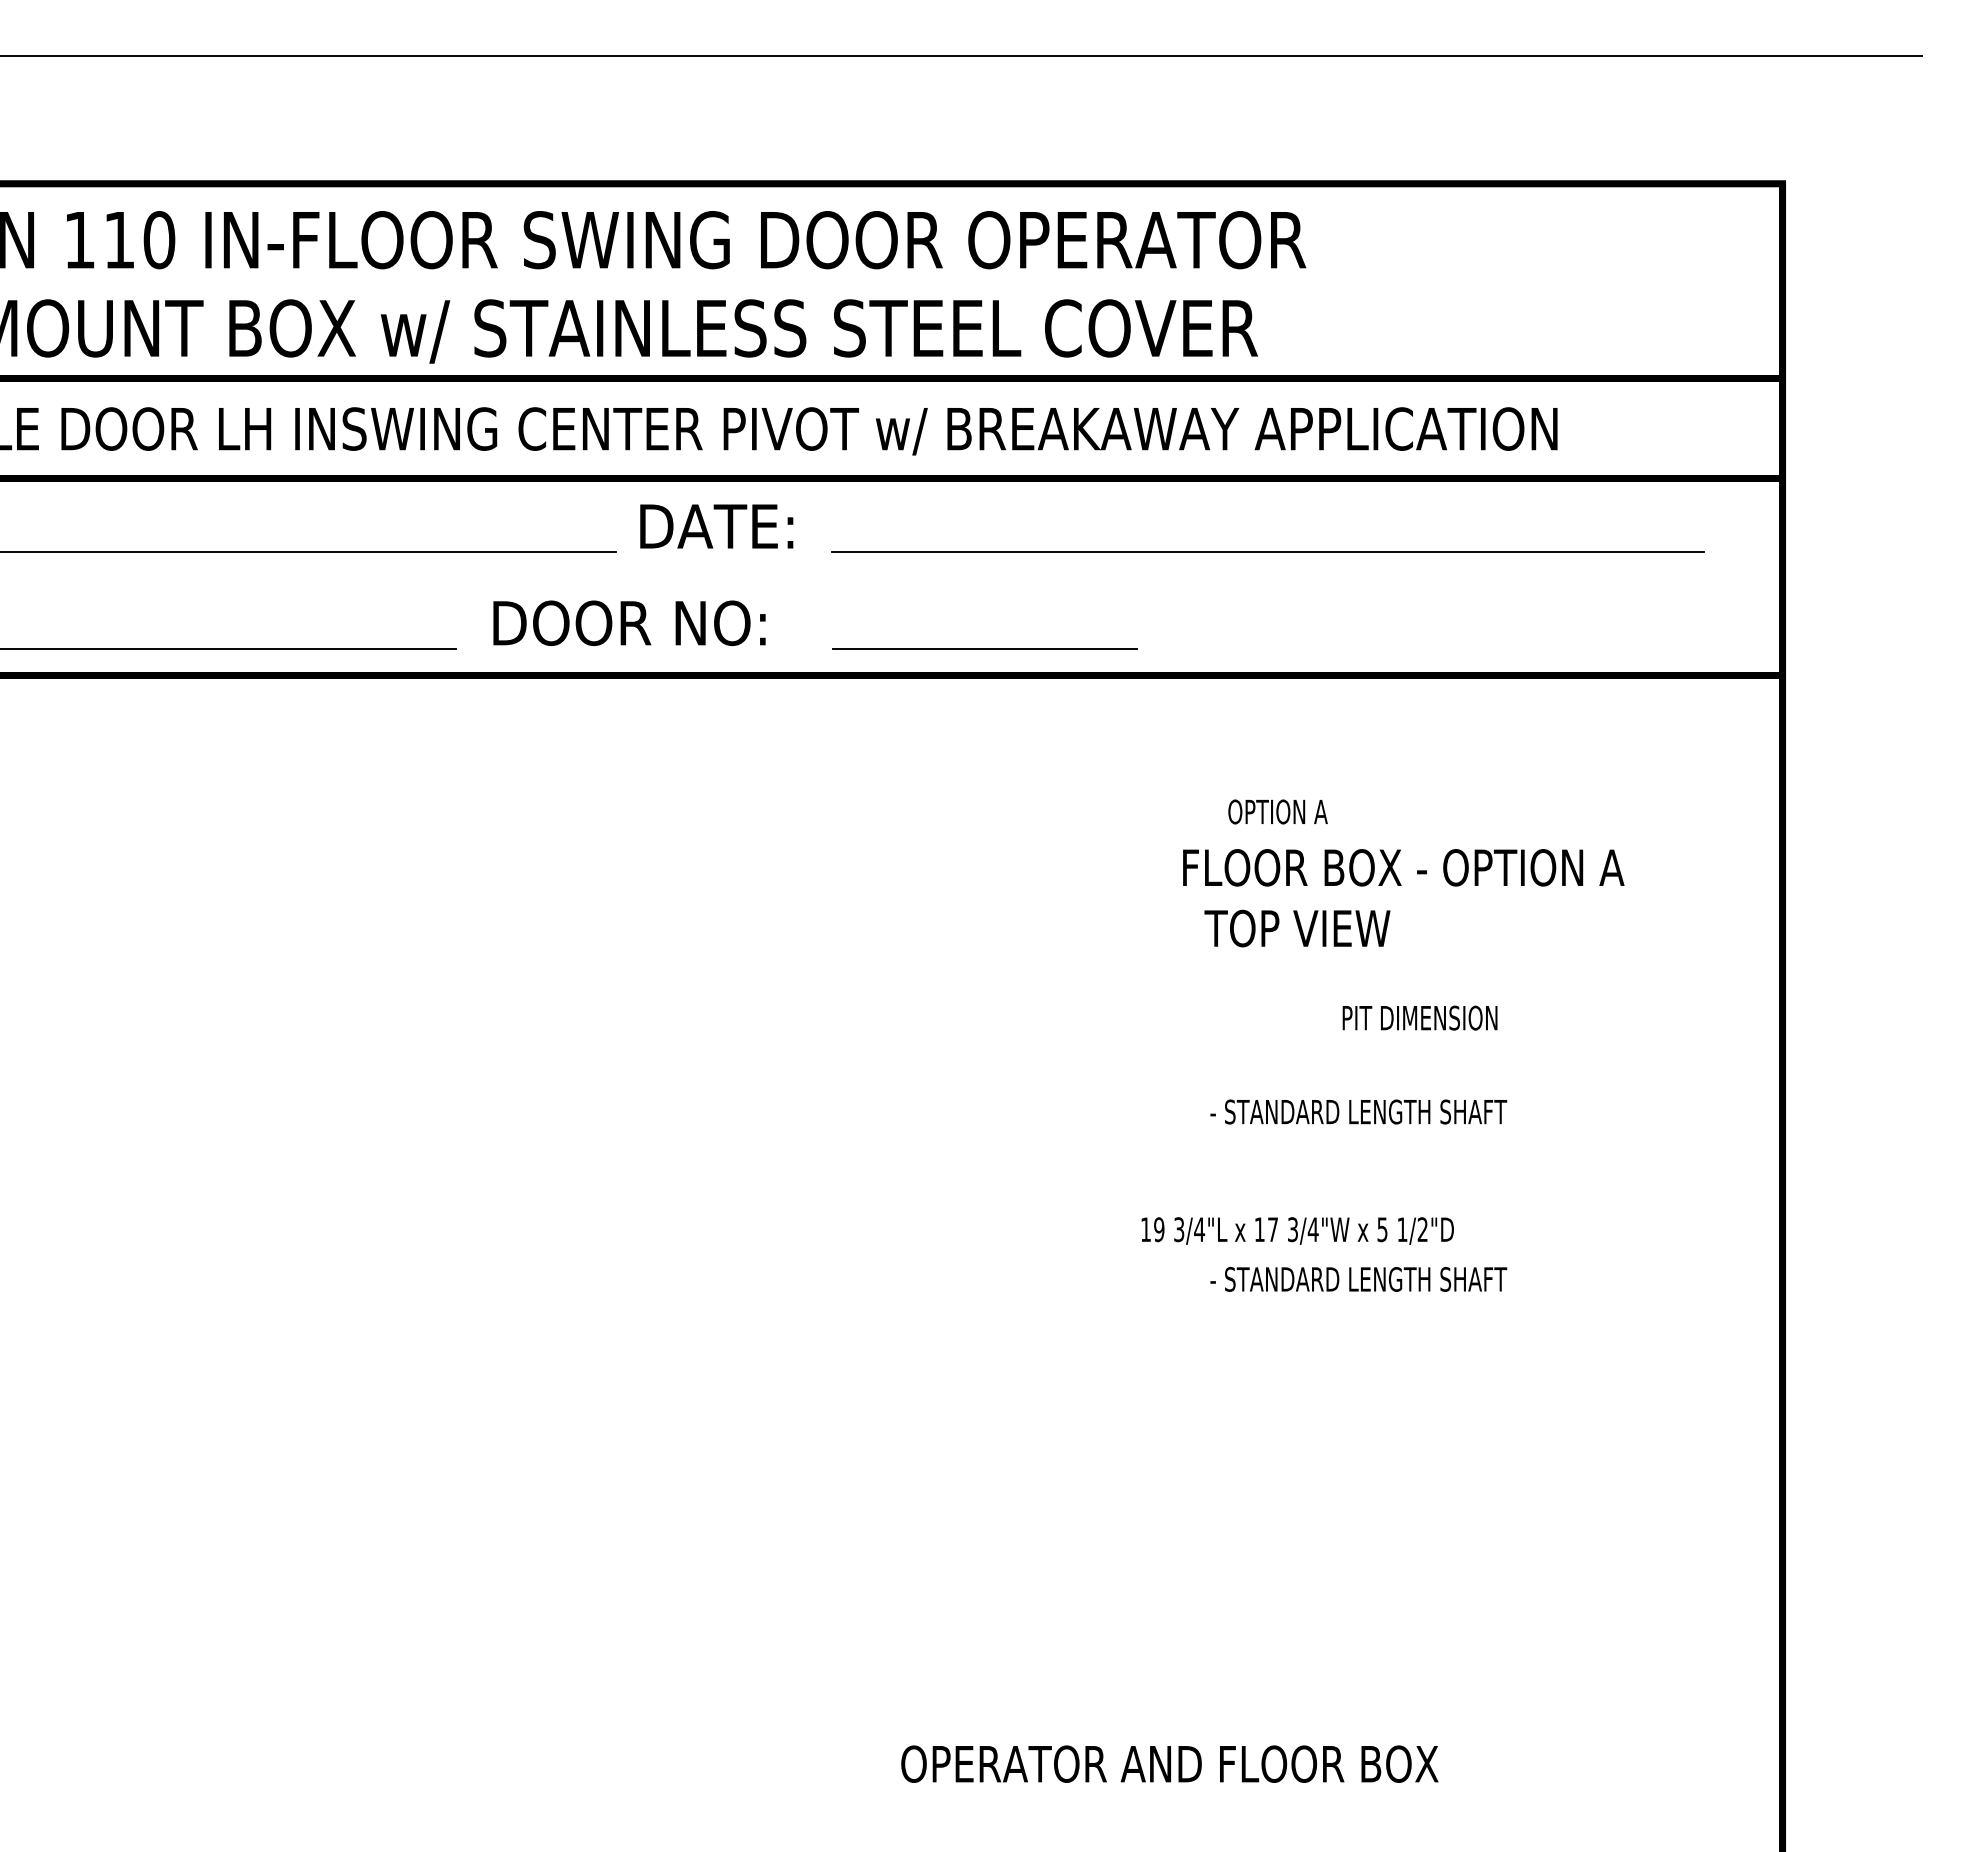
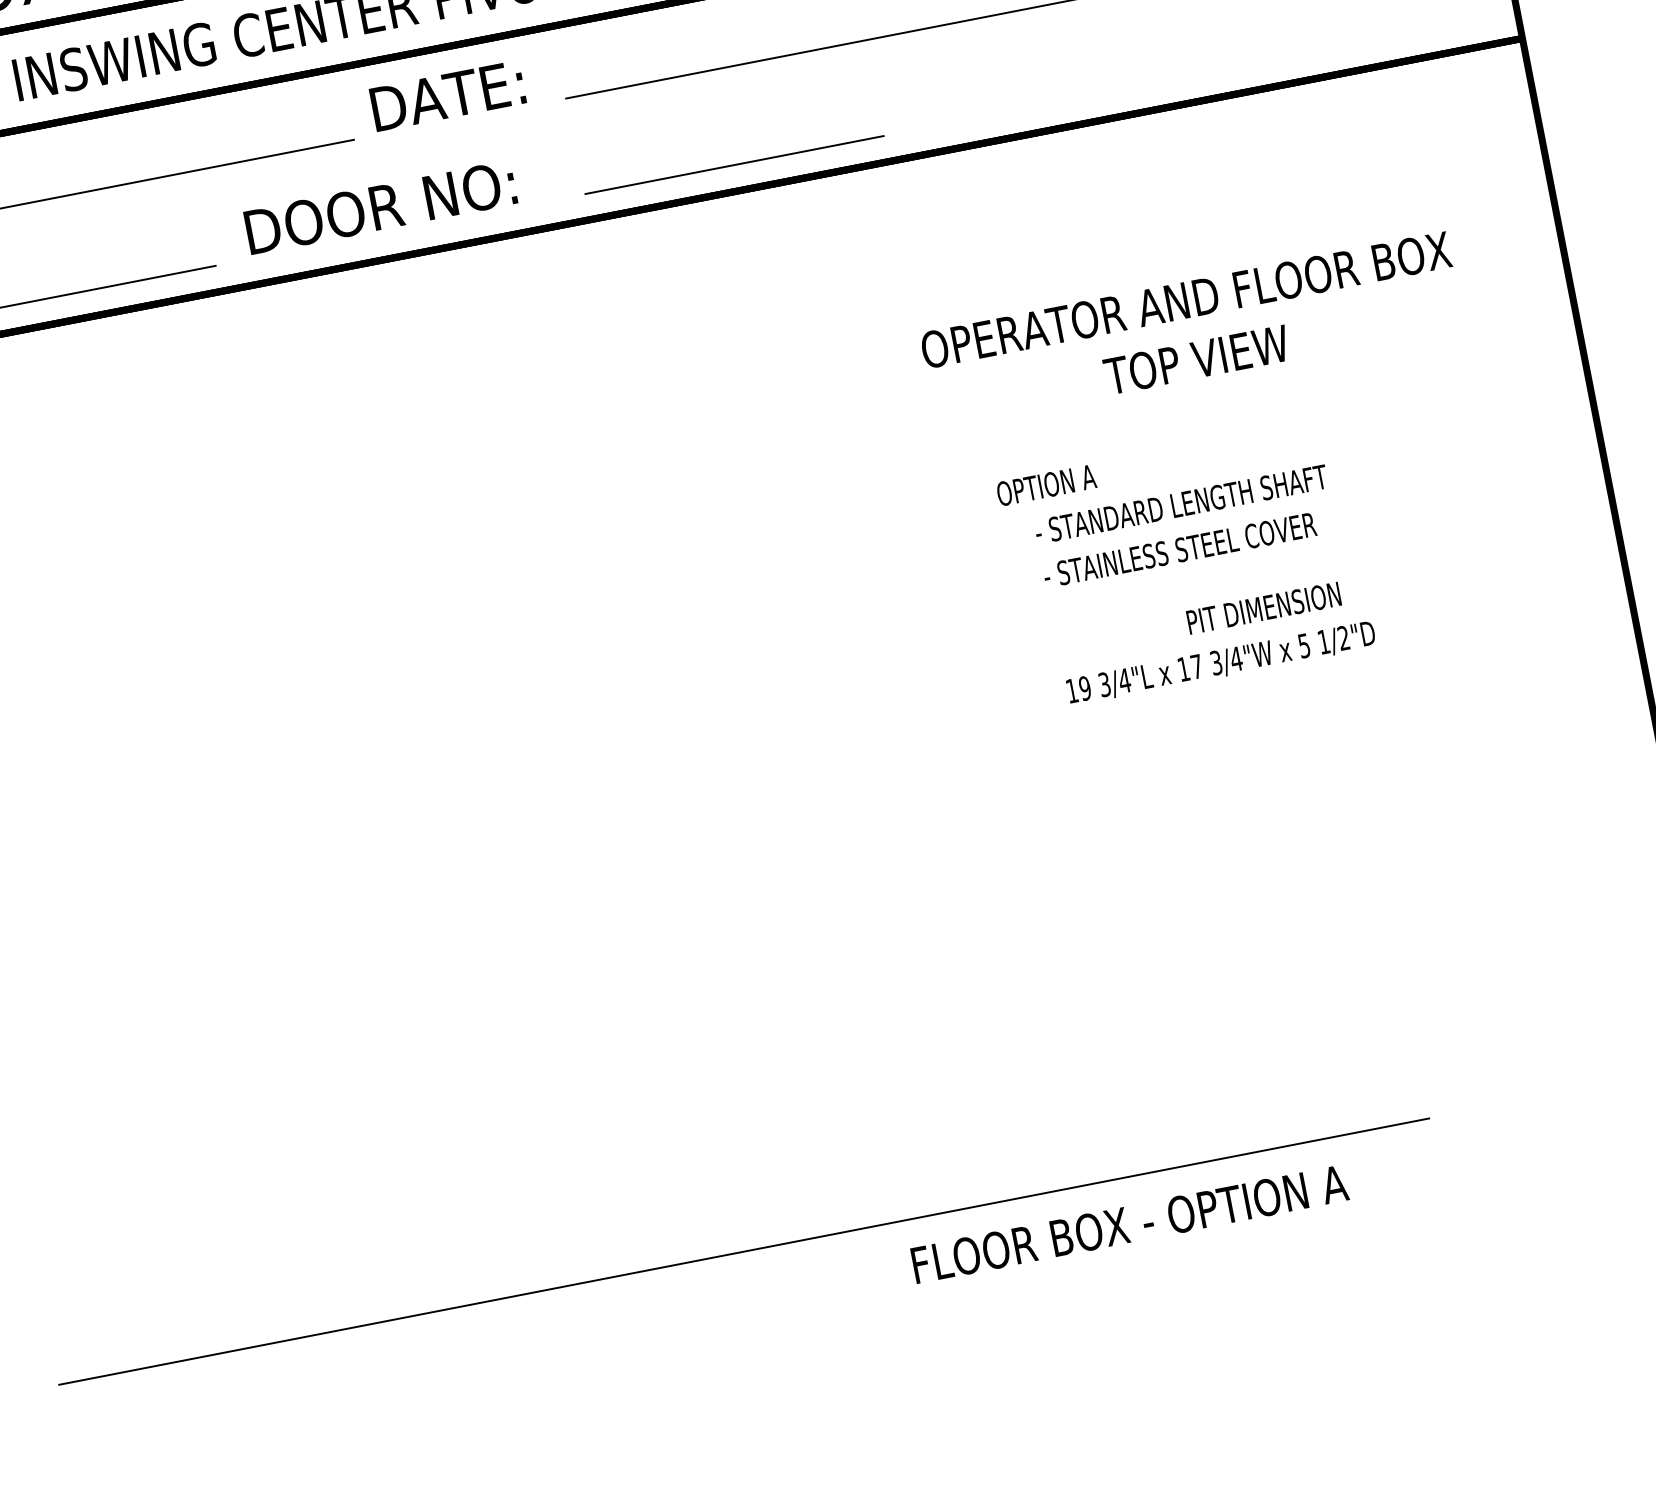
text: (1277, 811) -> (1045, 485), moved
text: (1402, 867) -> (1186, 299), FLOOR BOX - OPTION A -> OPERATOR AND FLOOR BOX
text: (1297, 928) -> (1196, 359), moved
text: (1419, 1017) -> (1263, 607), moved
text: (1387, 1111) -> (1217, 542), - STANDARD LENGTH SHAFT -> - STAINLESS STEEL COVER
text: (1297, 1230) -> (1221, 662), moved
text: (1358, 1279) -> (1181, 504), moved
line: (786, 1717) -> (743, 1251), added
text: (1169, 1763) -> (1128, 1223), OPERATOR AND FLOOR BOX -> FLOOR BOX - OPTION A

